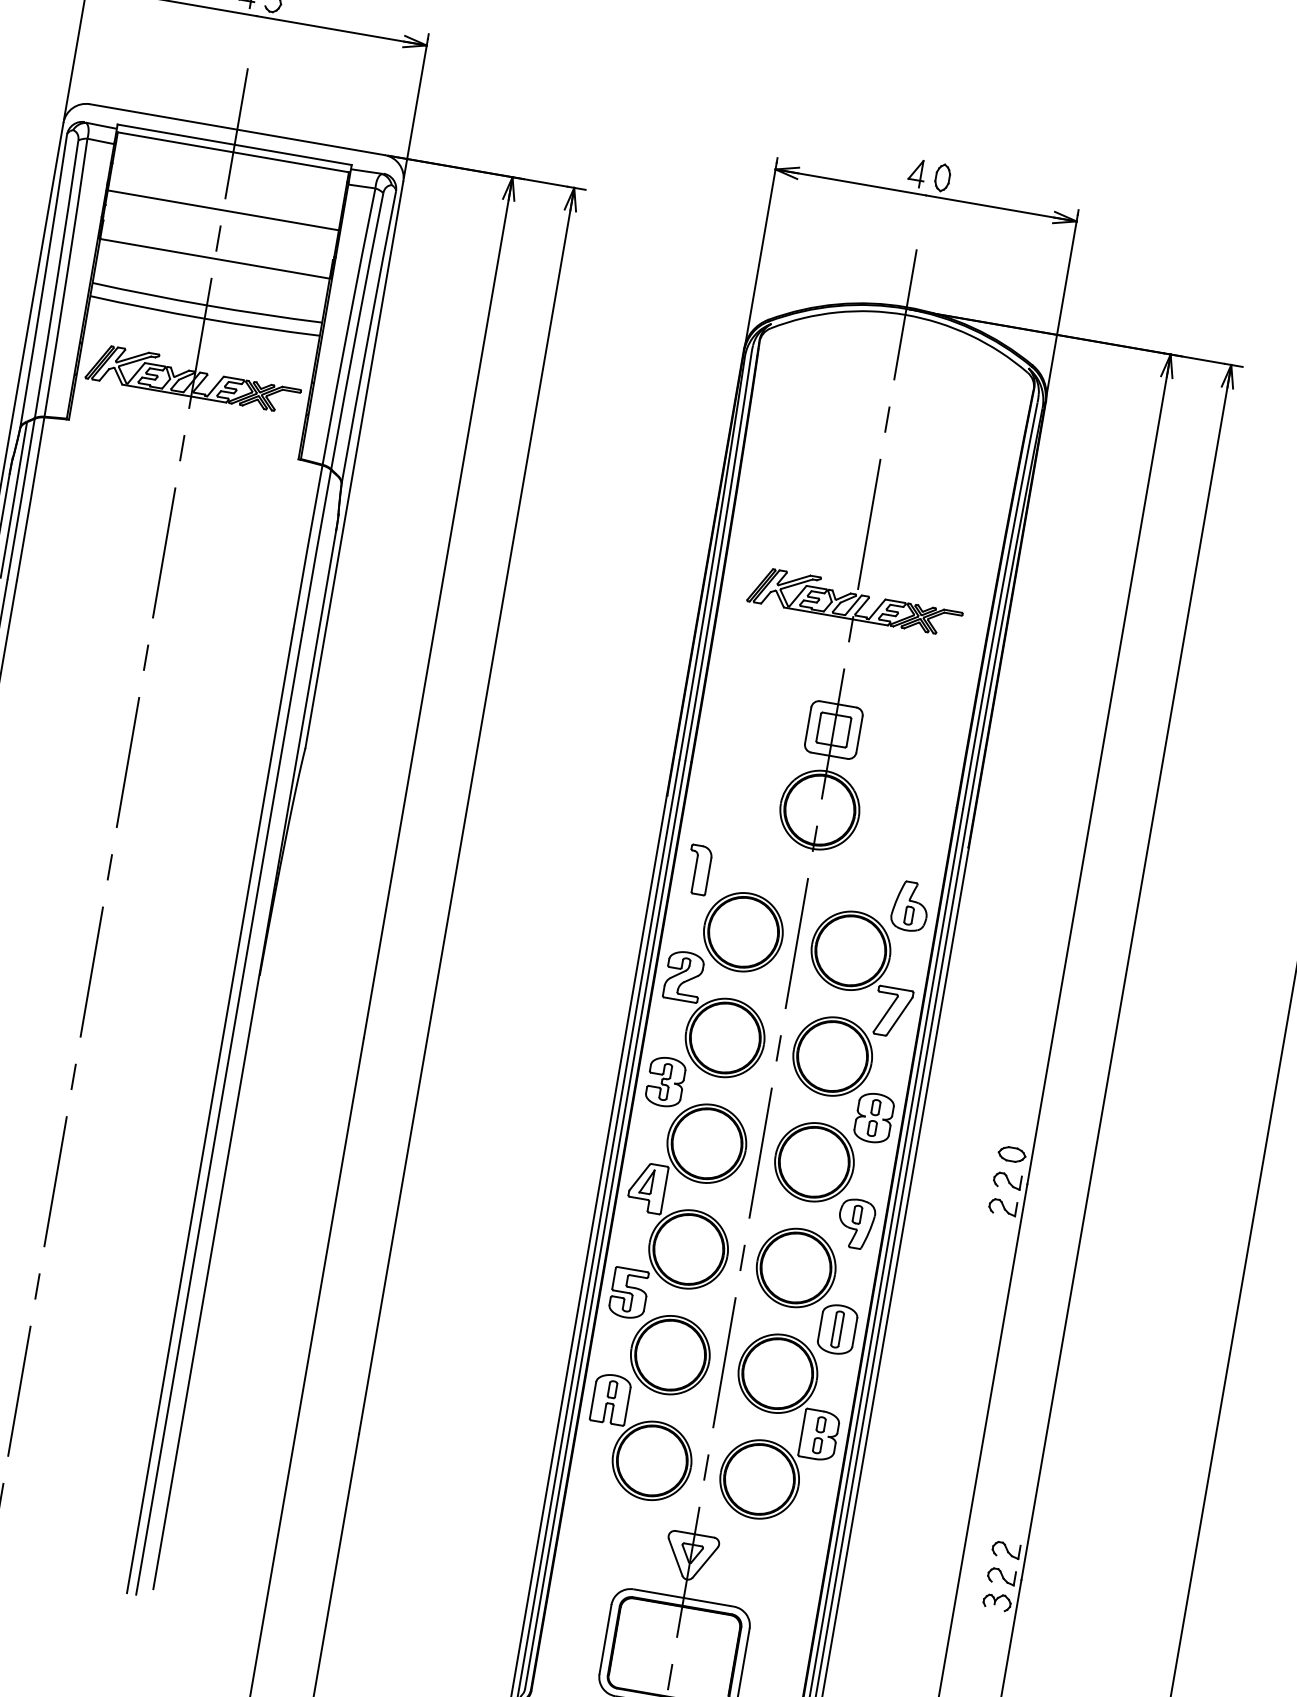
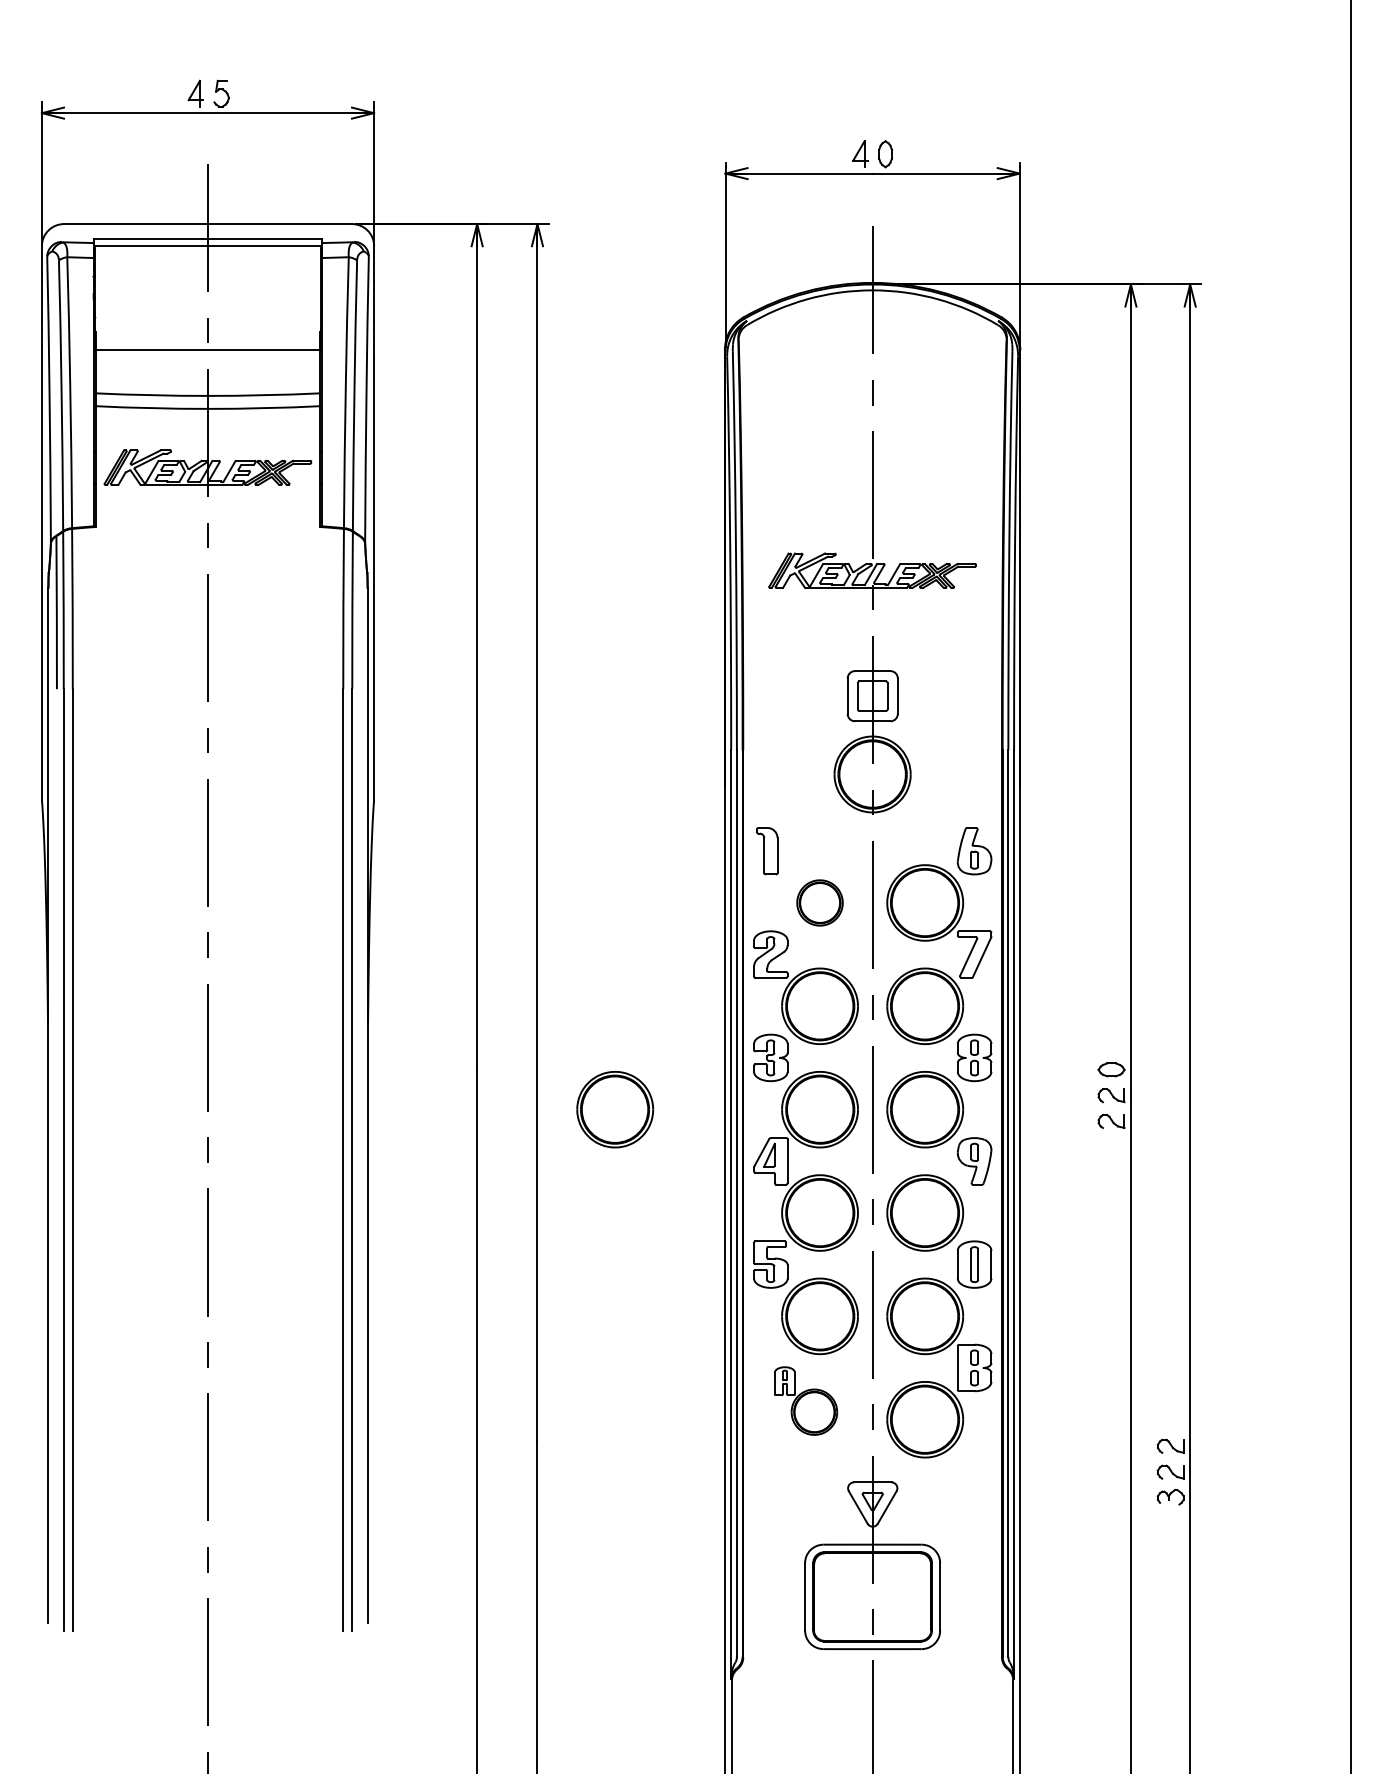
line: (222, 209) -> (207, 302), removed
part: (742, 931) -> (819, 902), size x0.6
part: (497, 1107) -> (615, 1109), added
part: (640, 1438) -> (805, 1400), size x0.6

